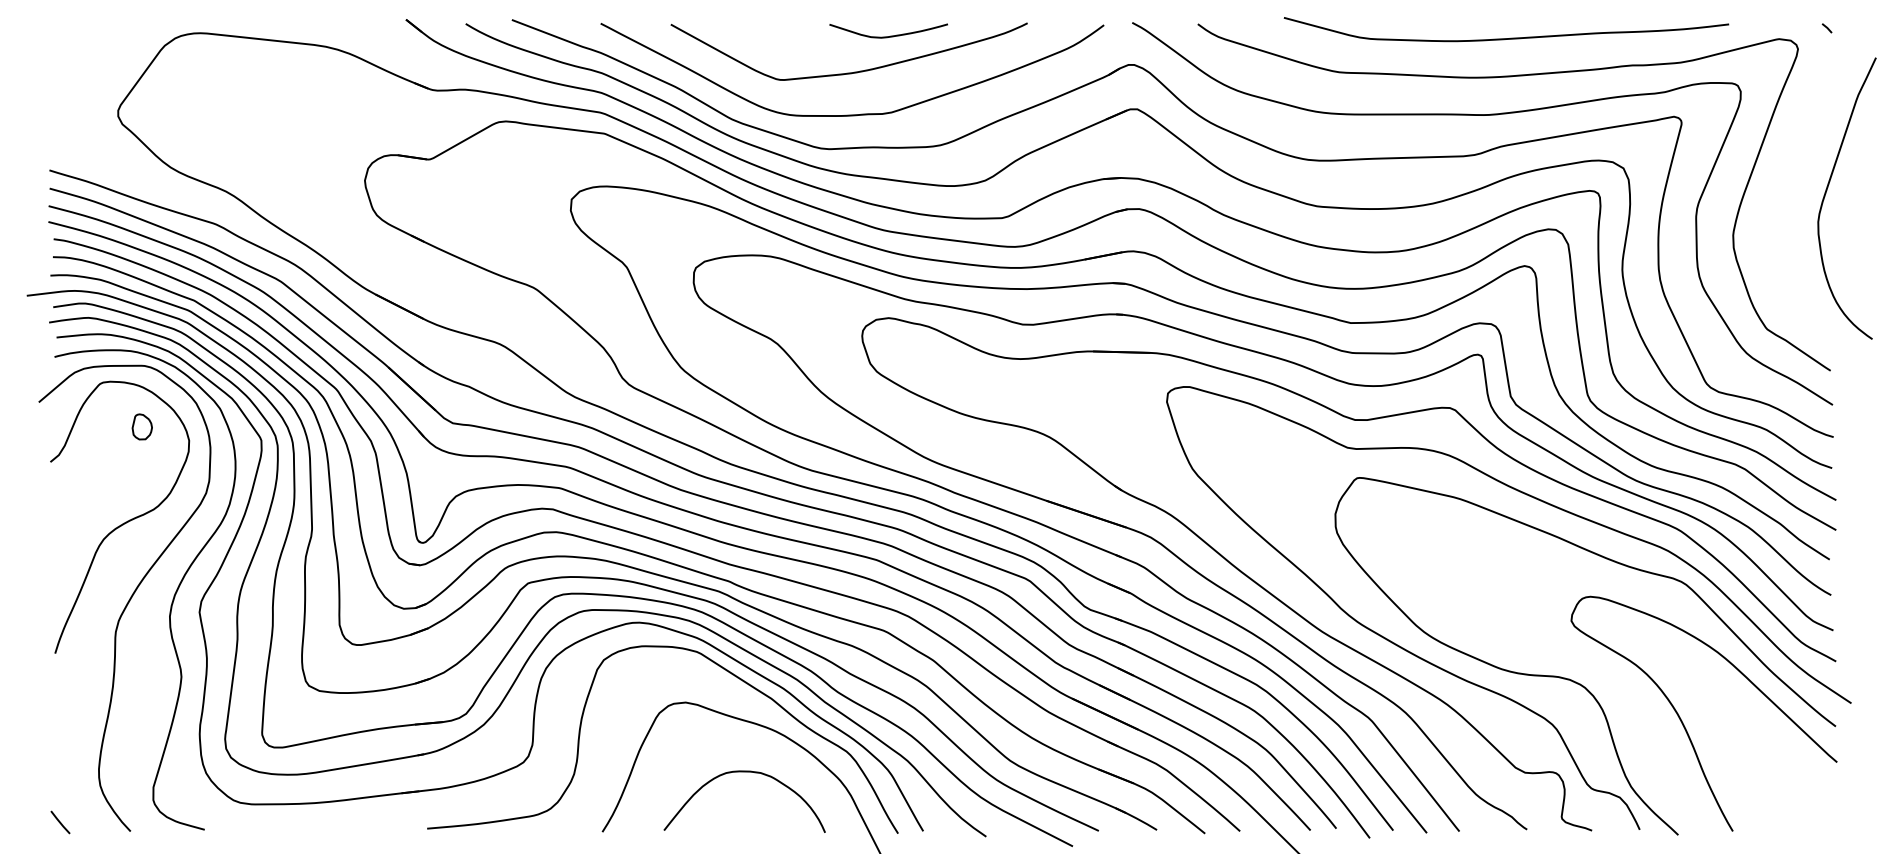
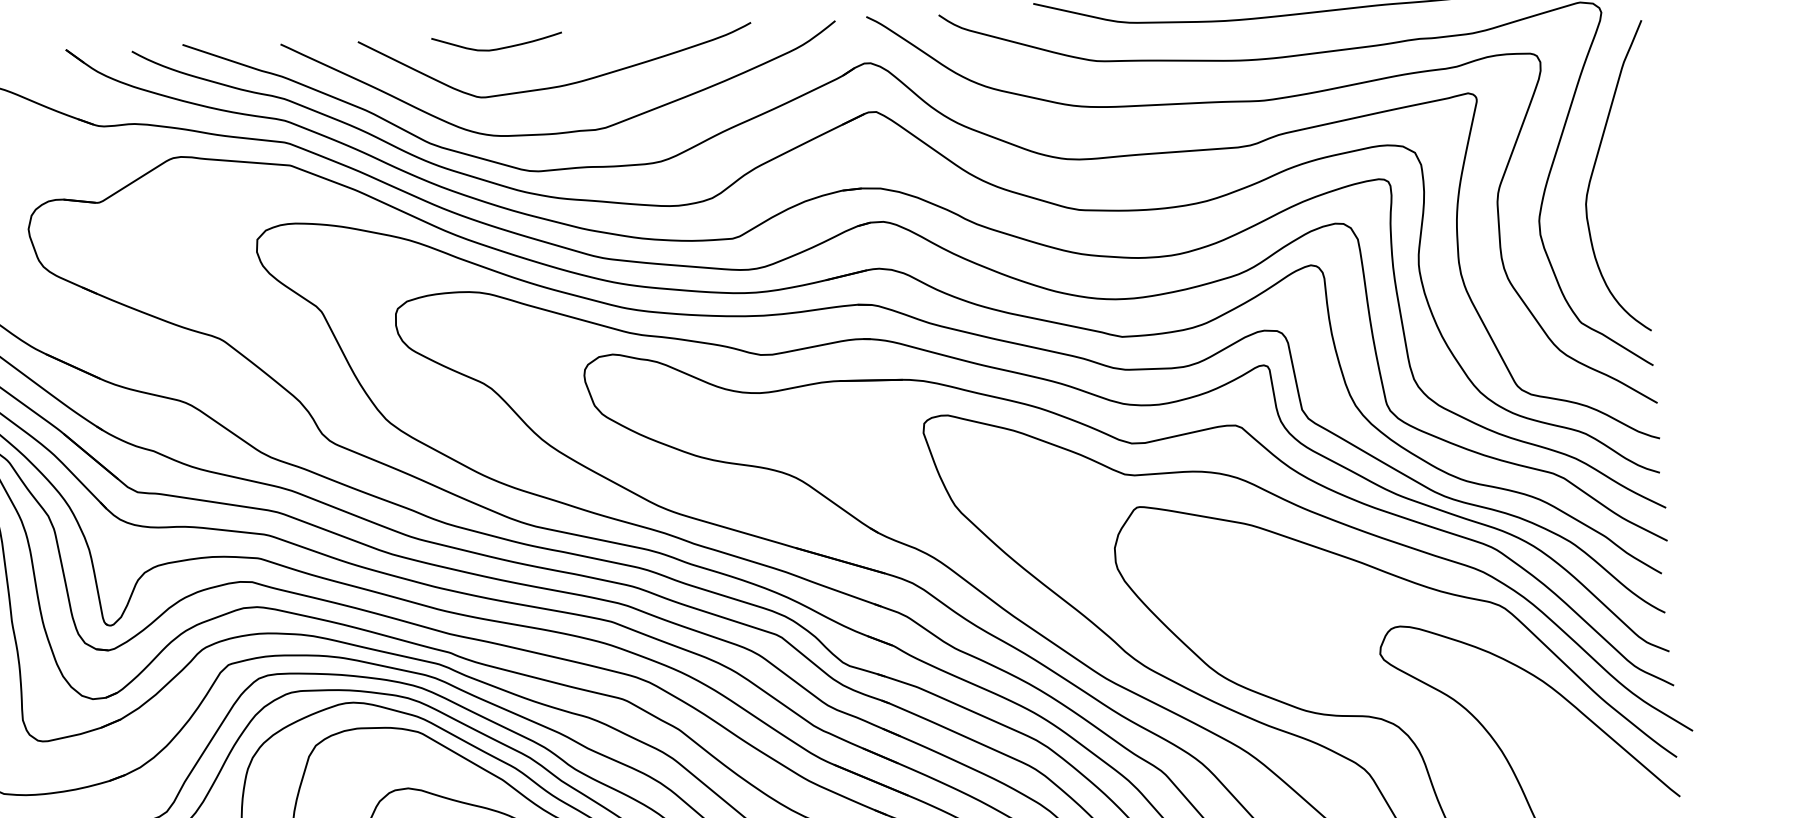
curve: (890, 35) -> (499, 47), moved
curve: (1827, 190) -> (1594, 169), moved

